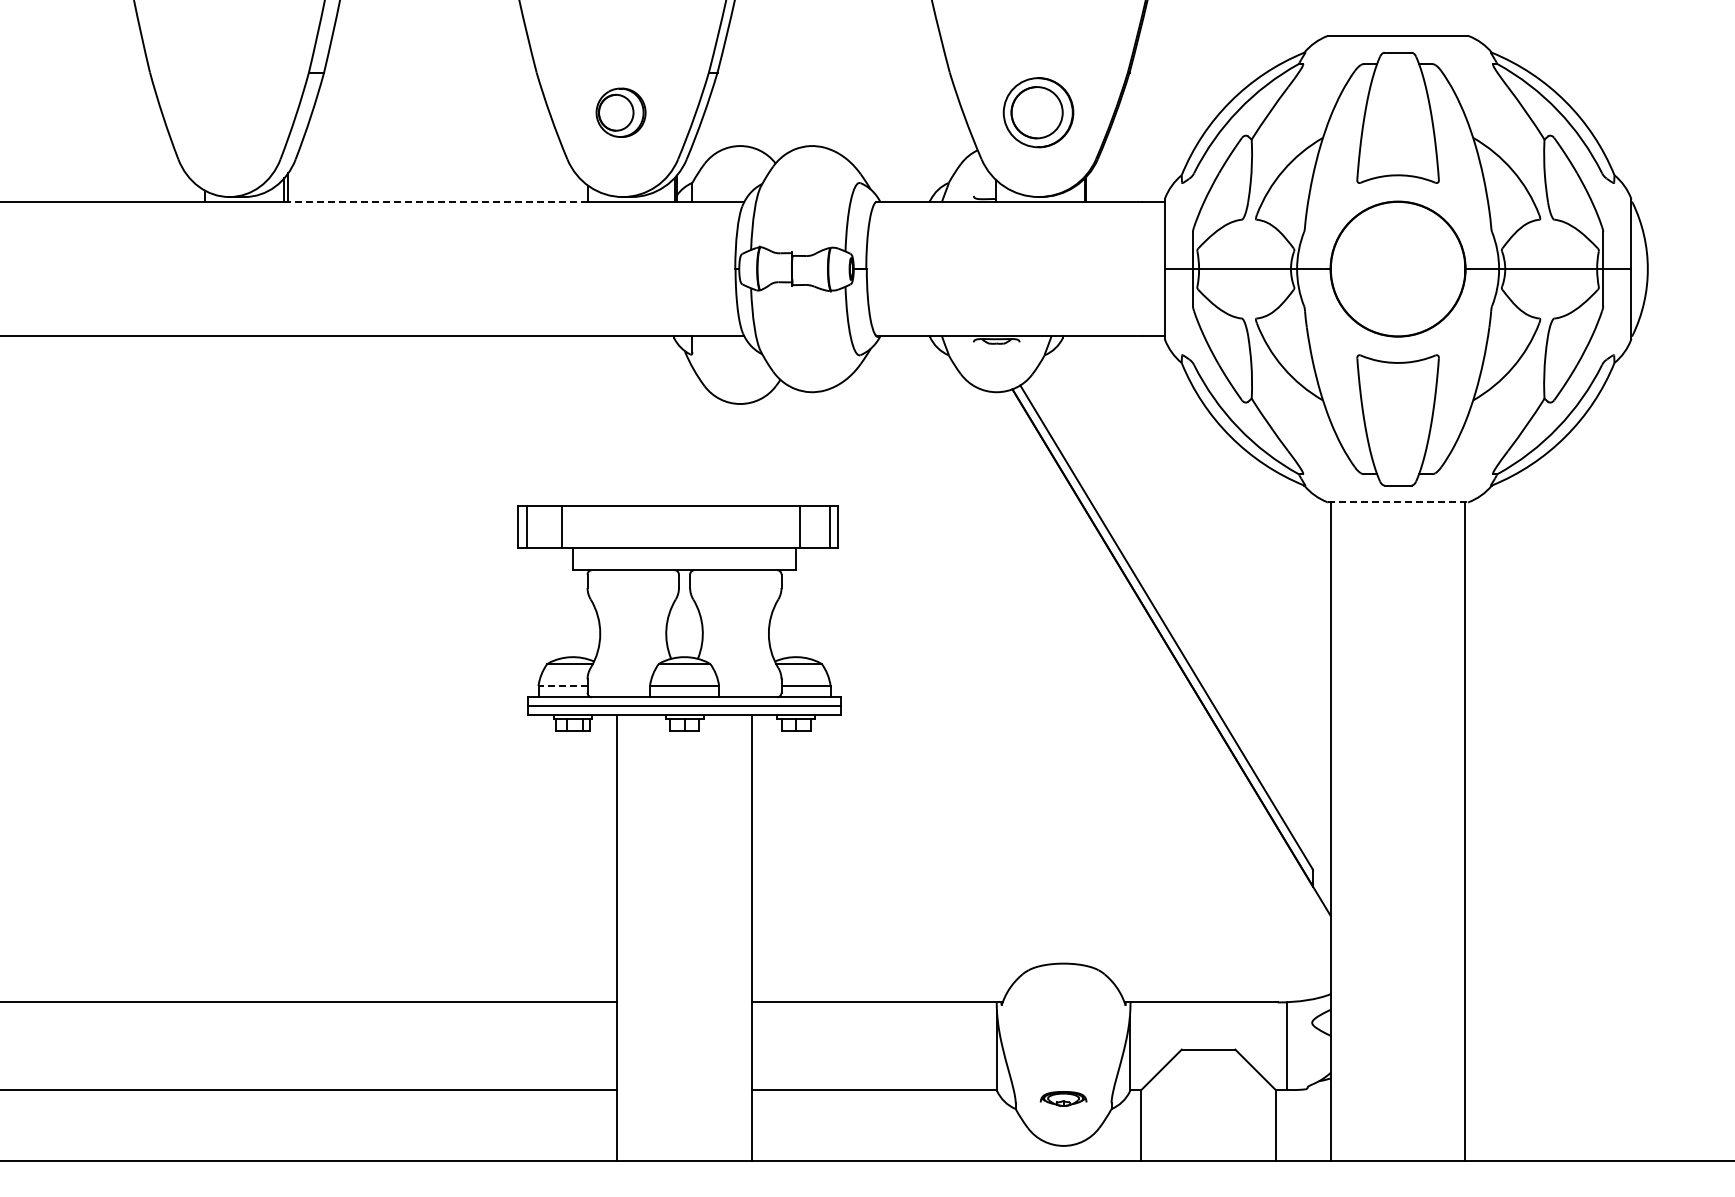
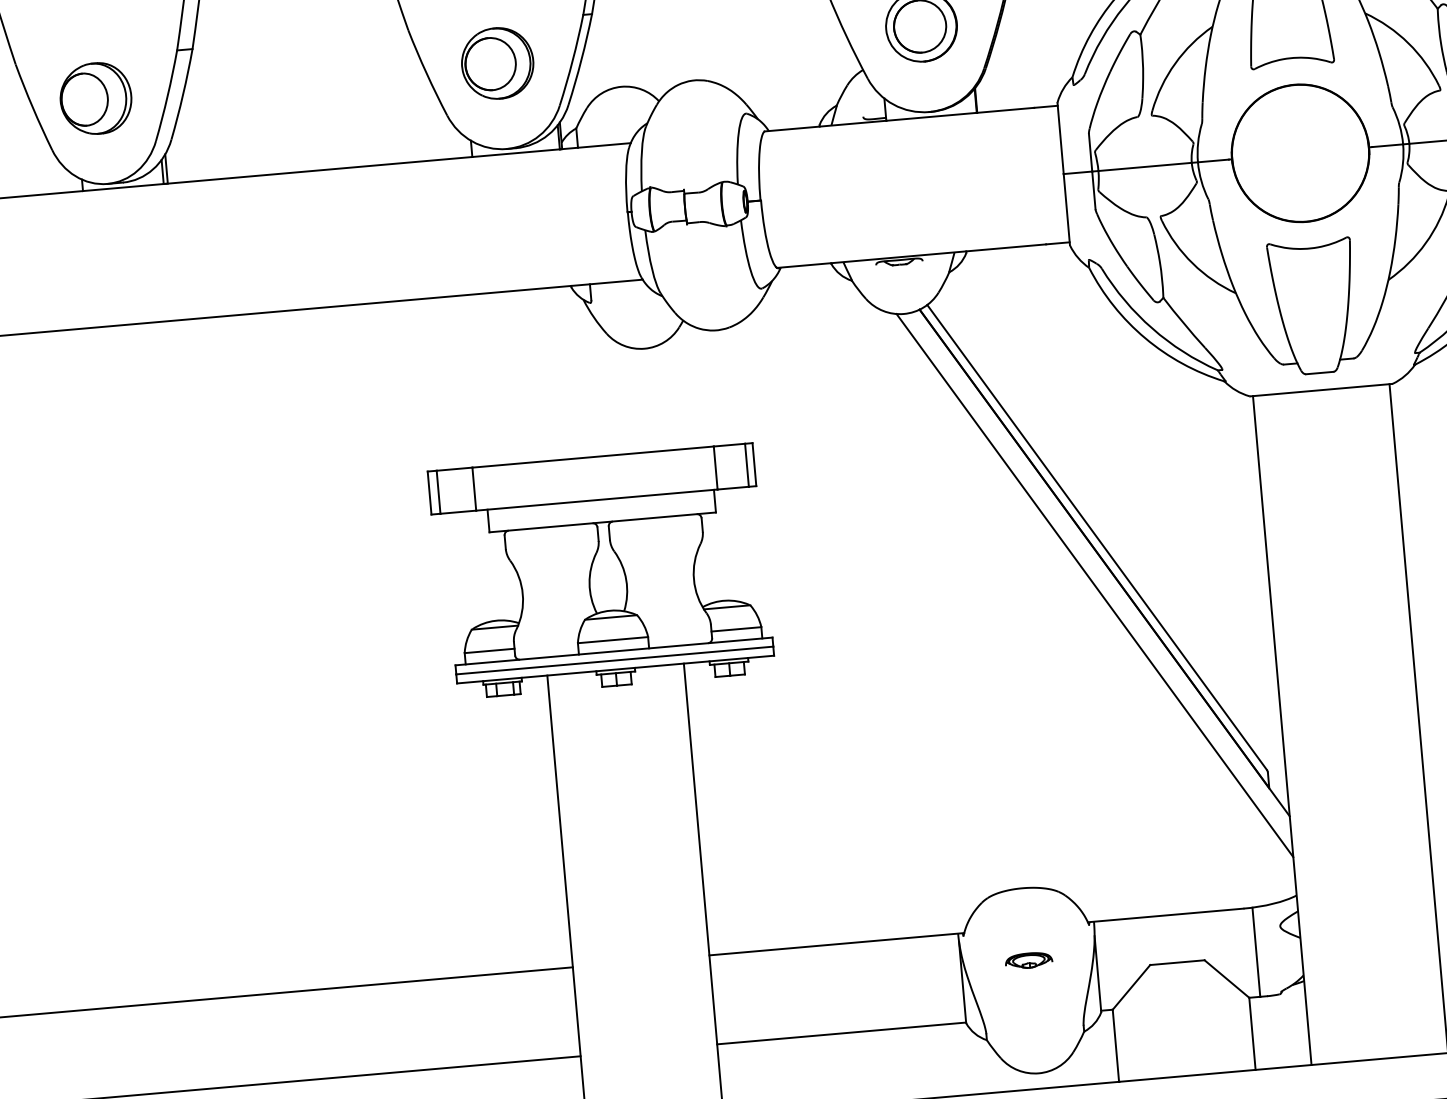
part: (225, 112) -> (95, 98), added
part: (620, 112) -> (497, 63), size x1.43
line: (437, 201) -> (319, 169), dashed -> solid
line: (1398, 502) -> (1321, 390), dashed -> solid
line: (1159, 673) -> (1094, 585), added
line: (563, 686) -> (490, 651), dashed -> solid
part: (1063, 1098) -> (1028, 960), moved

